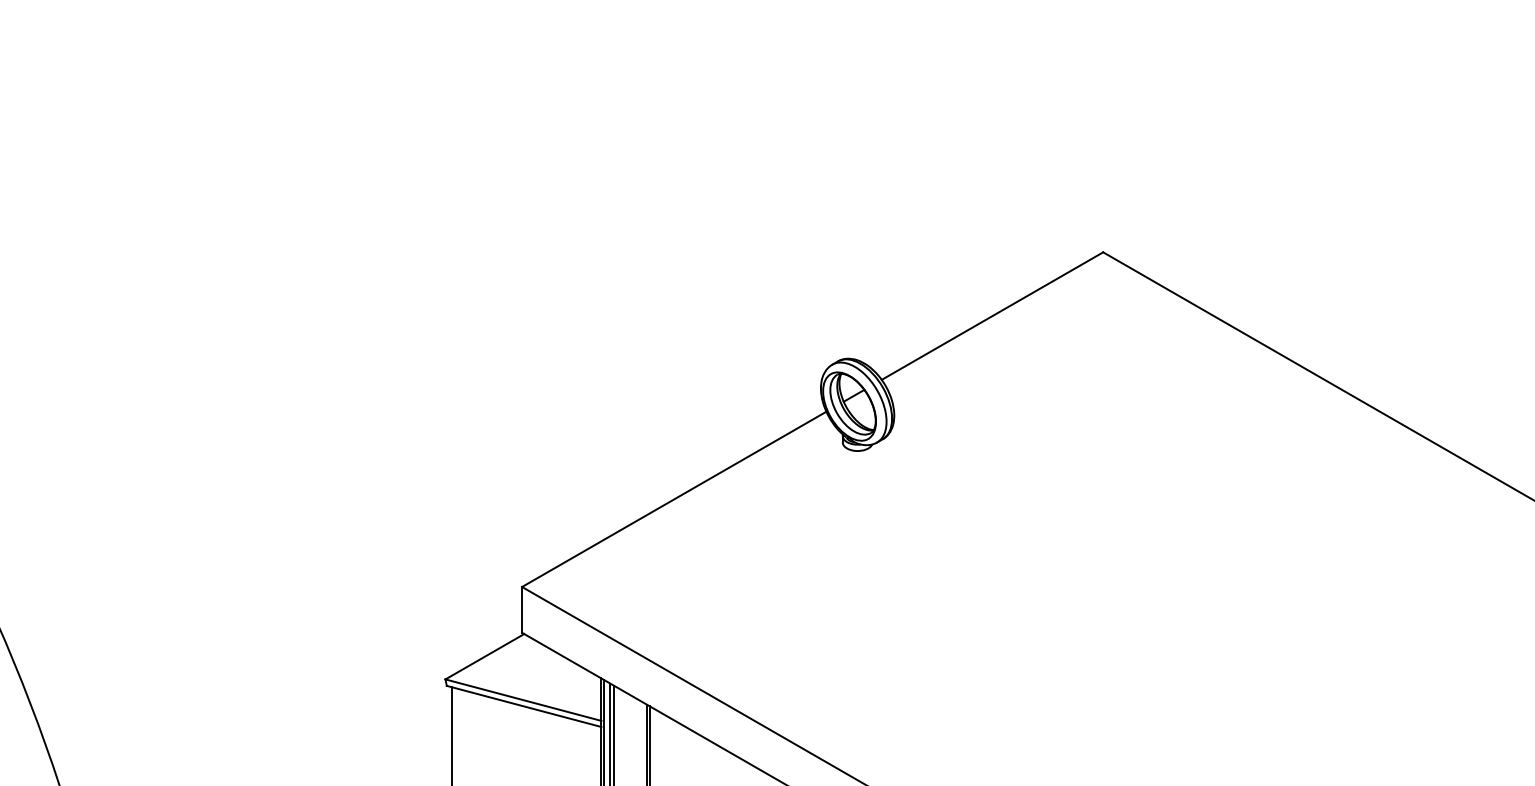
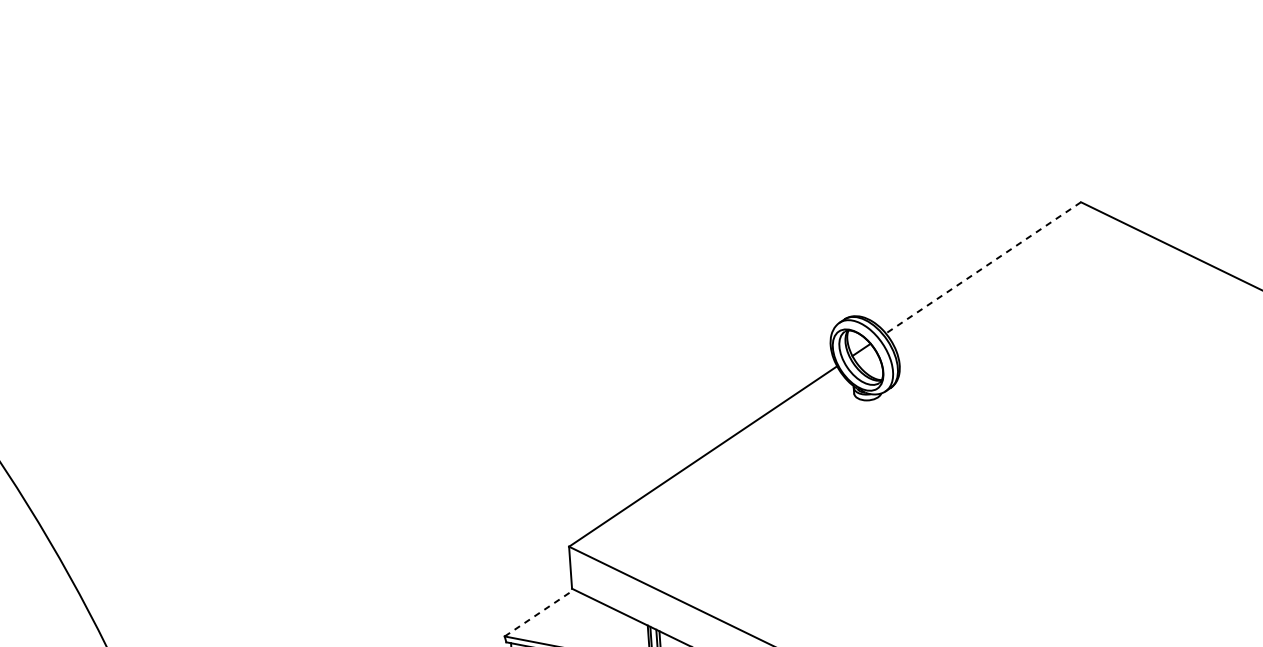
line: (992, 316) -> (983, 268), solid -> dashed
line: (485, 656) -> (539, 612), solid -> dashed

